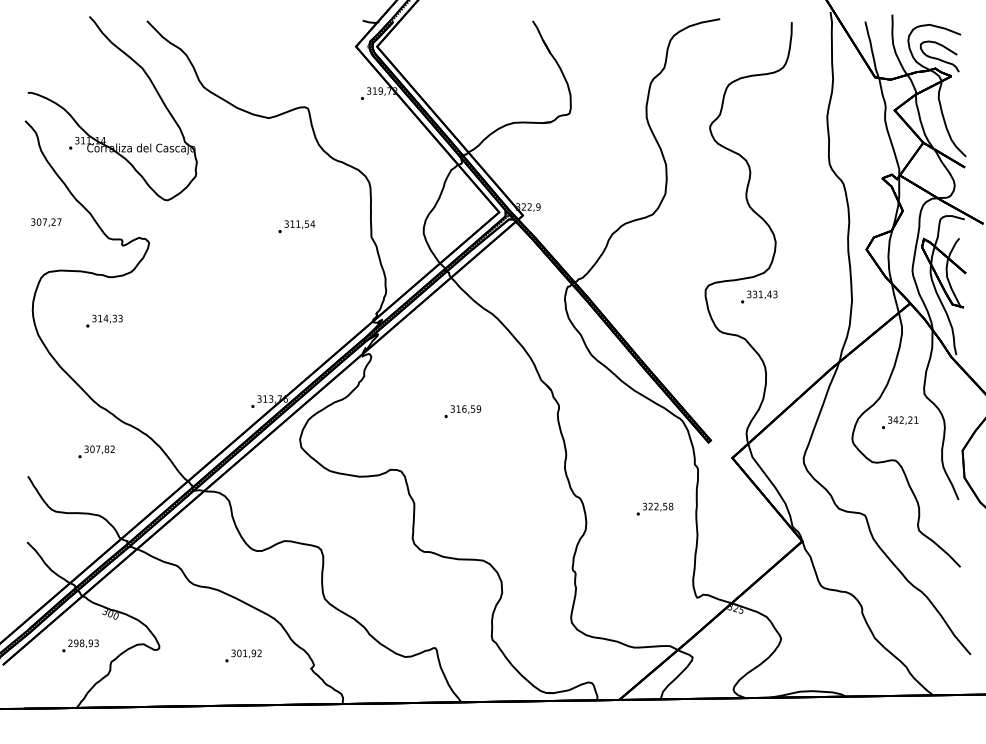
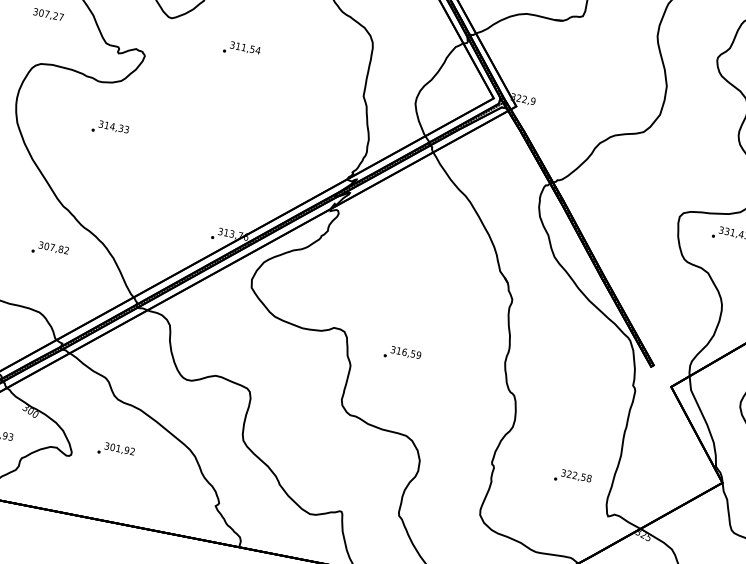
text: (296, 226) -> (241, 49), moved
text: (104, 320) -> (110, 128), moved
text: (462, 411) -> (402, 354), moved
text: (654, 508) -> (572, 476), moved
text: (243, 655) -> (116, 450), moved

